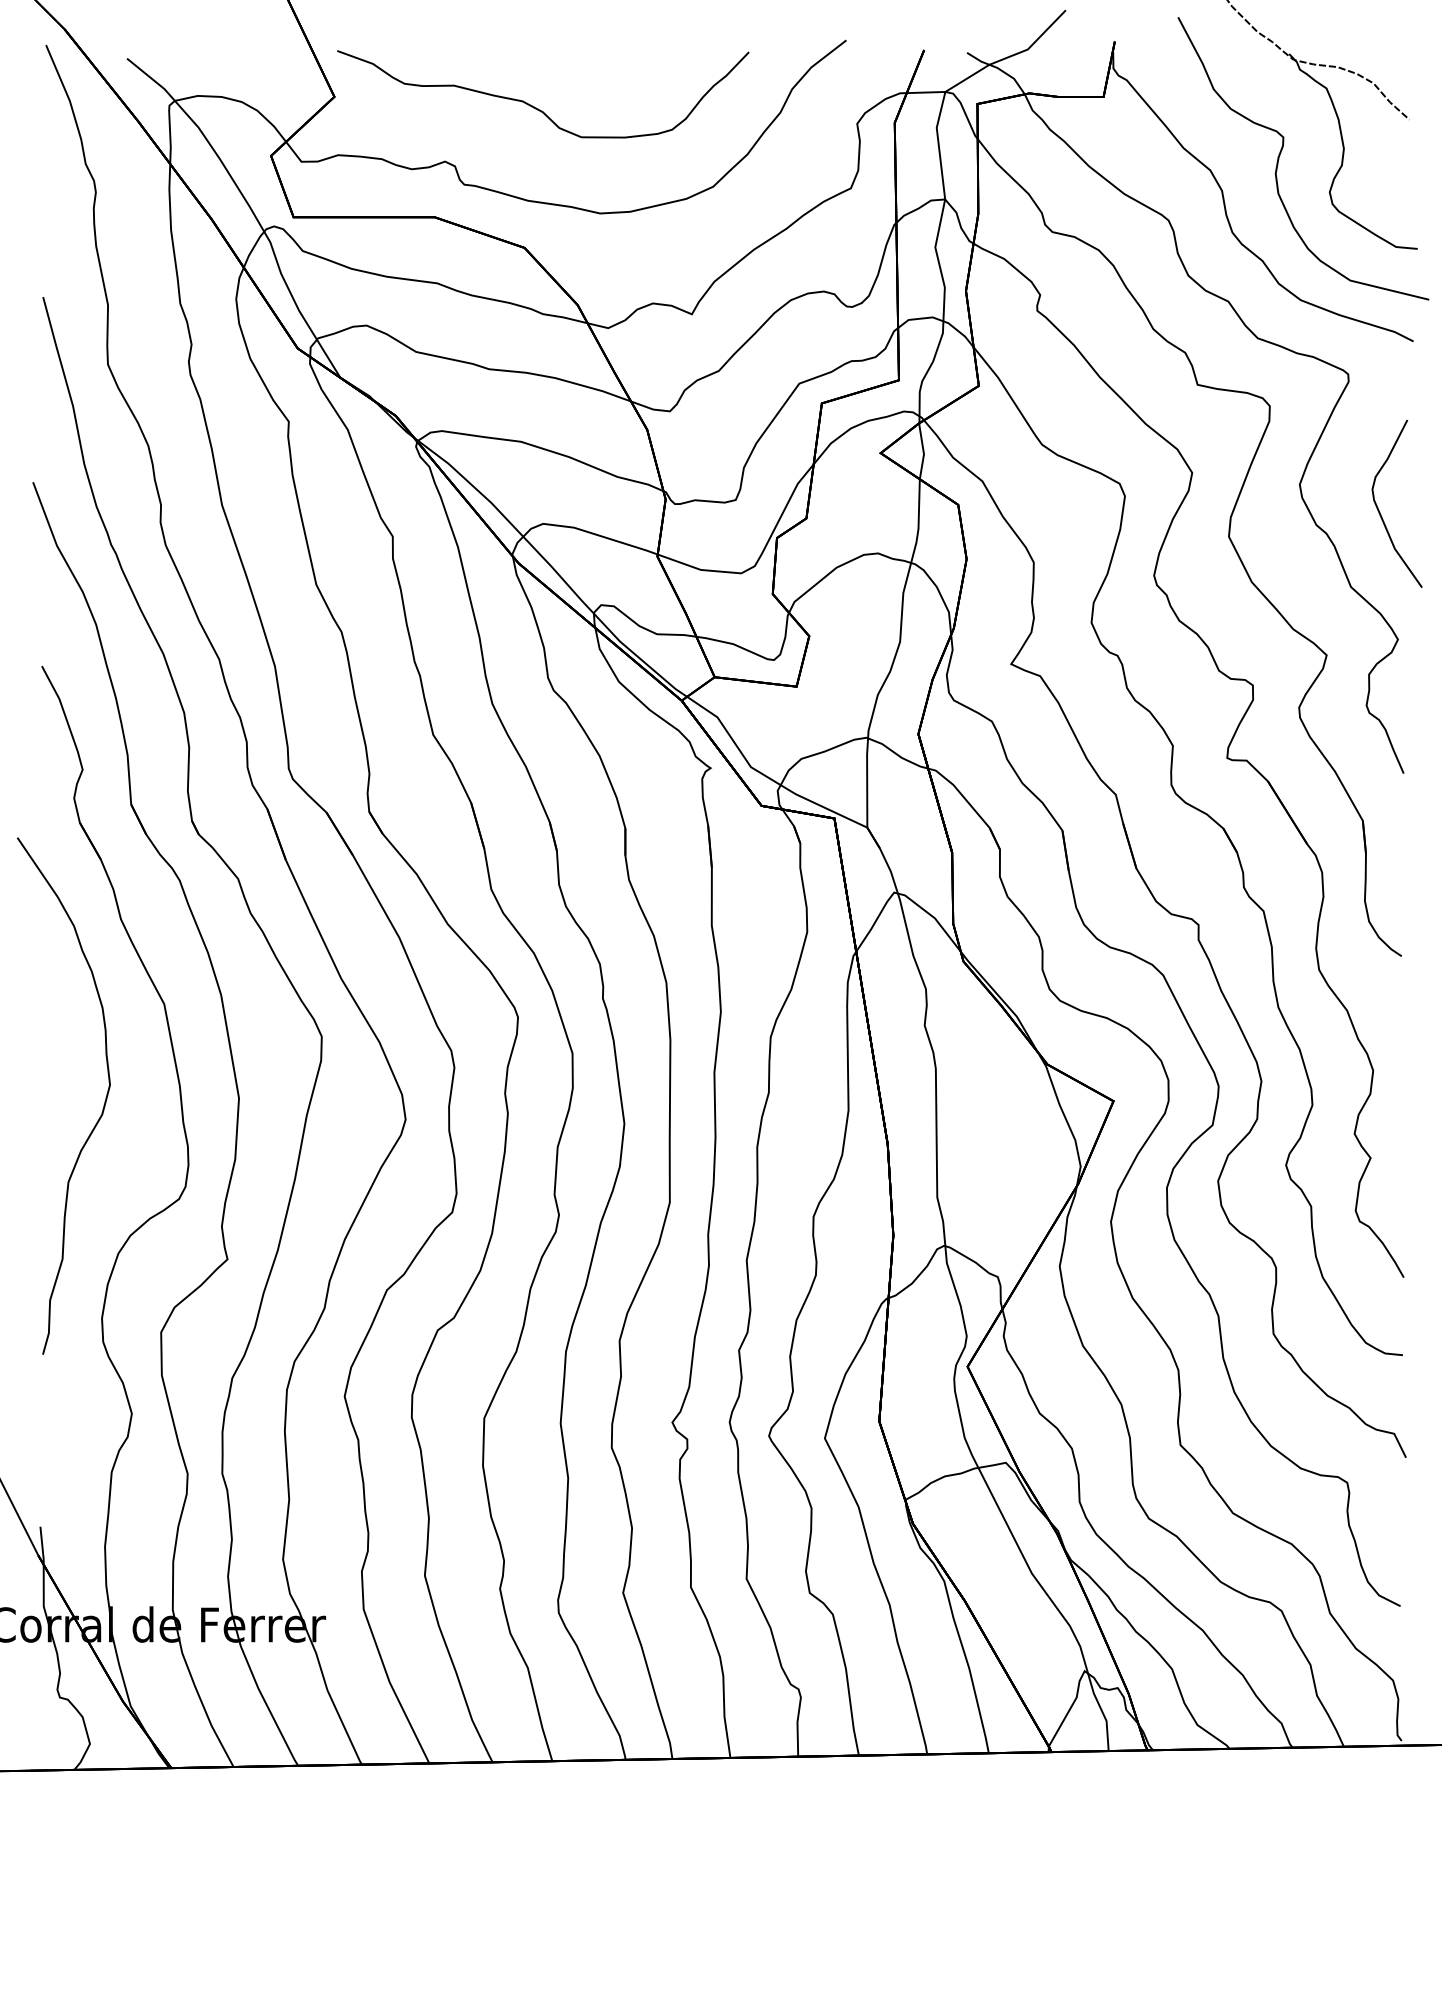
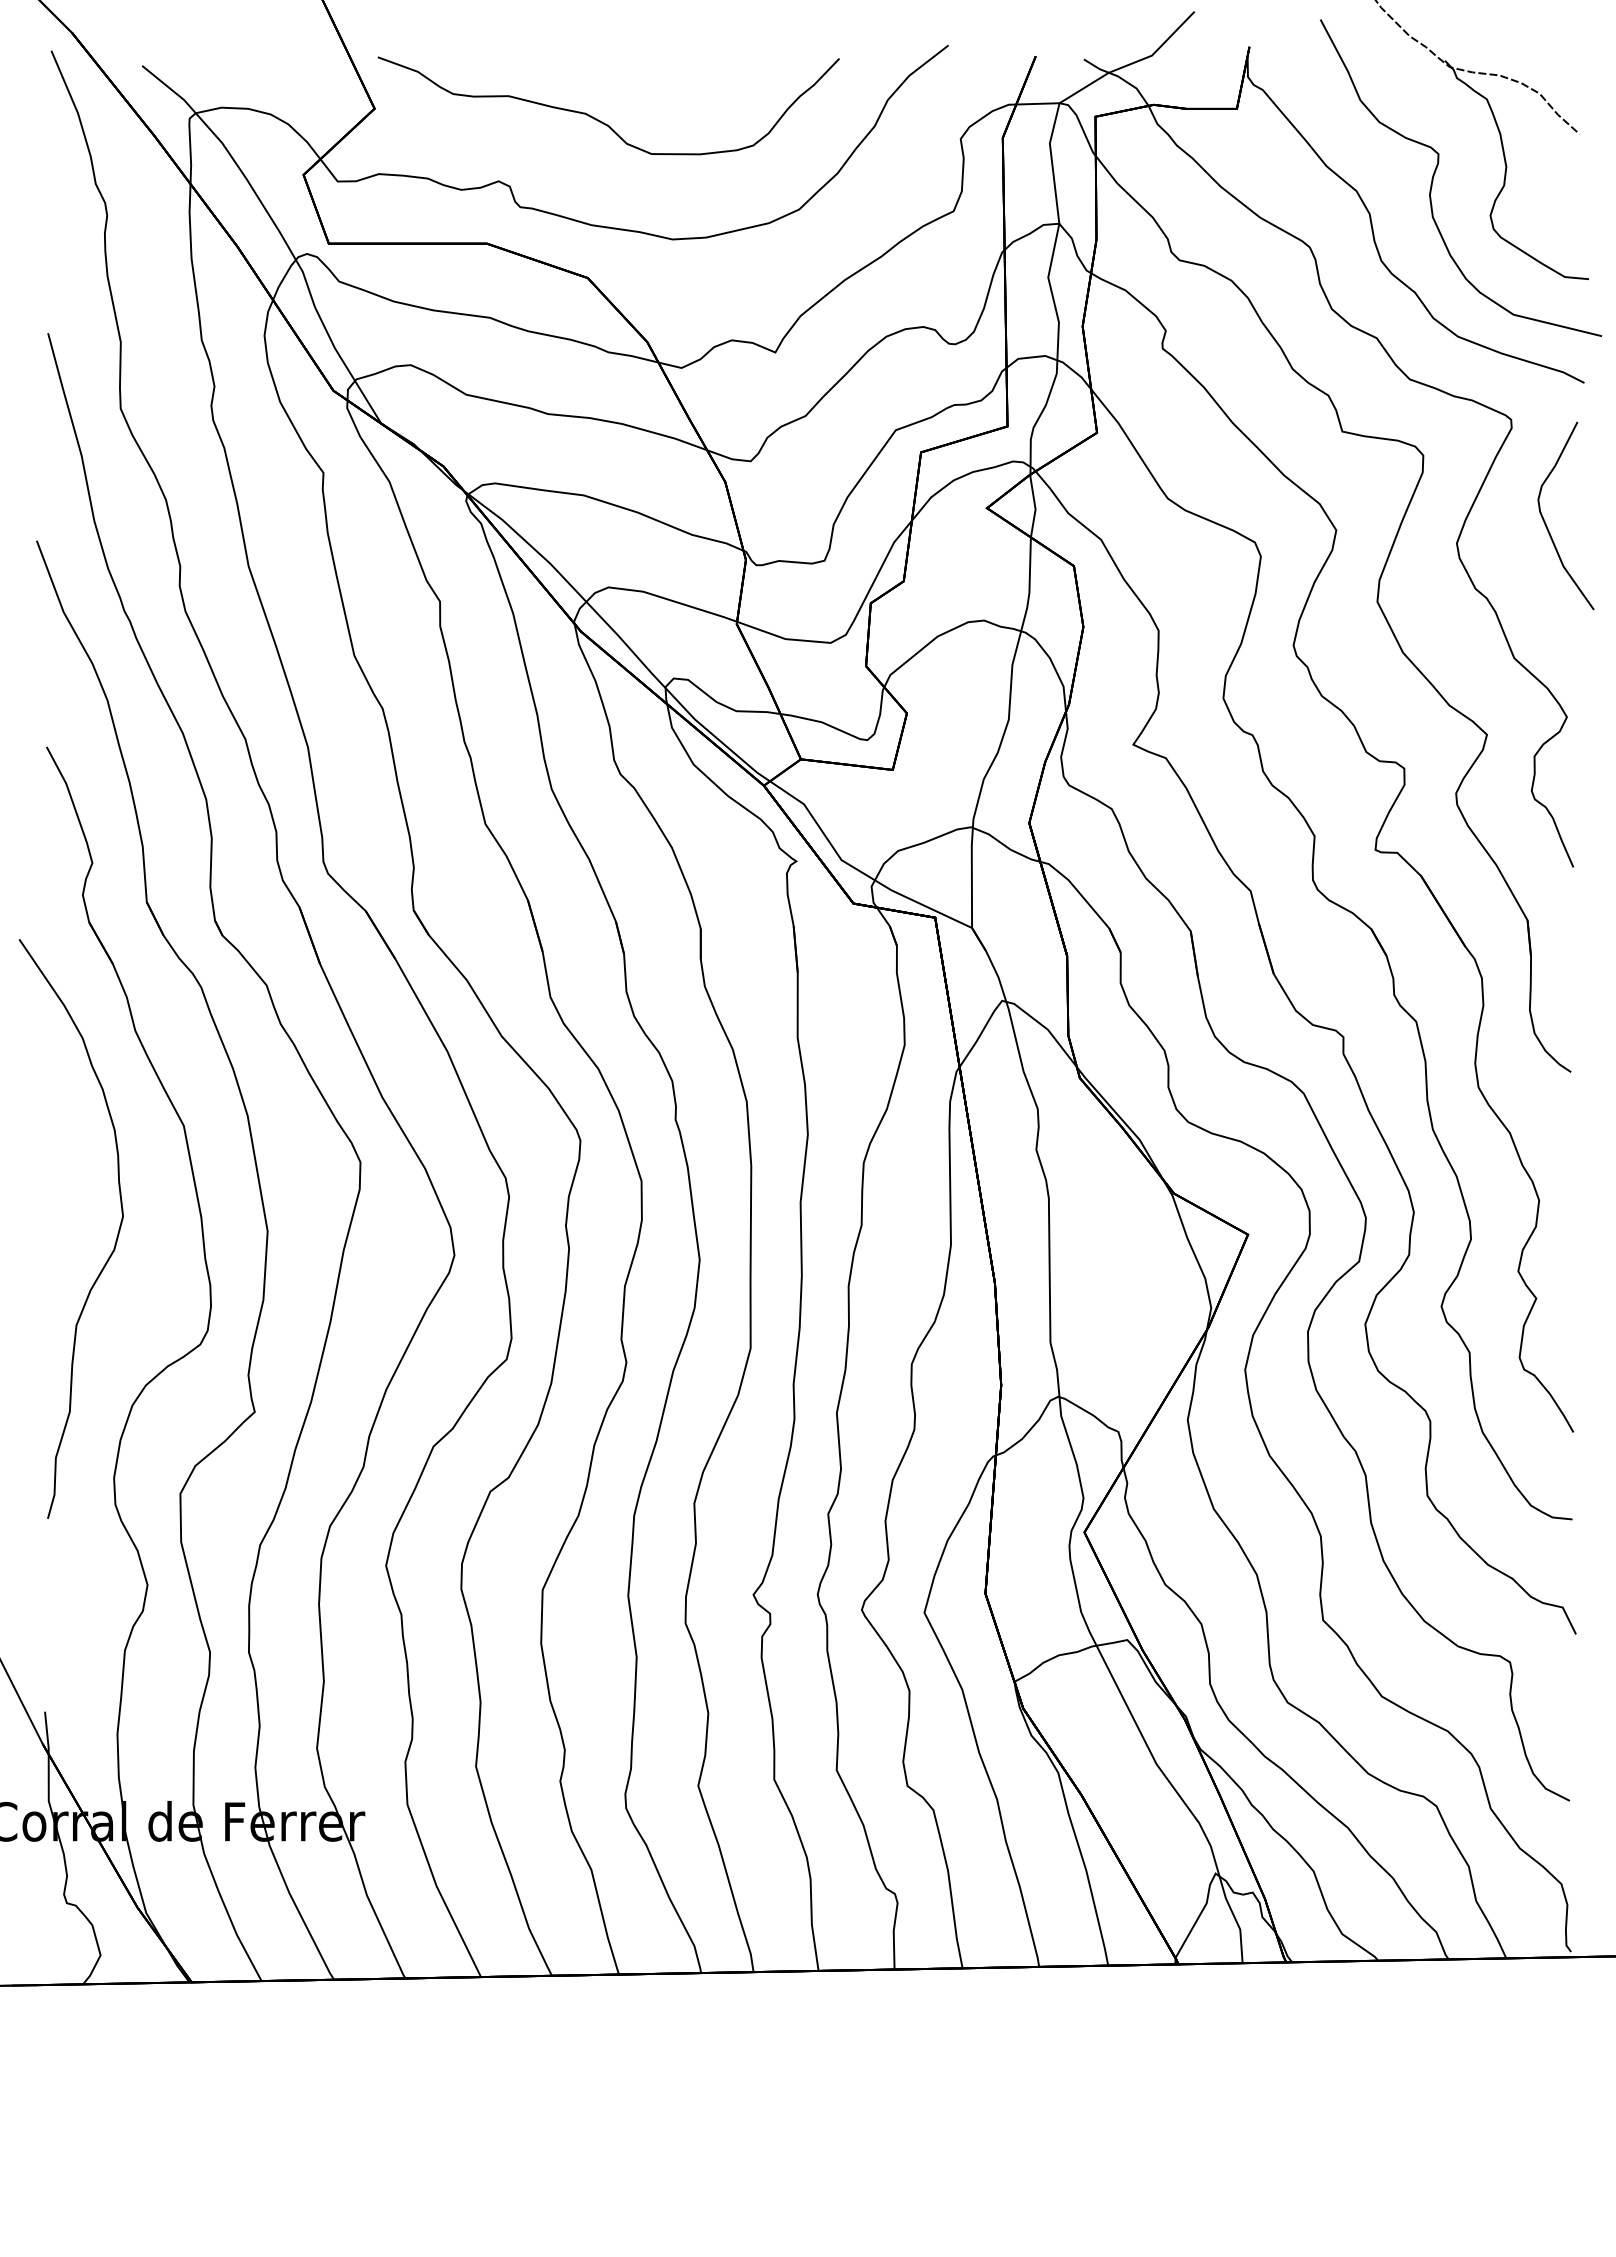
curve: (1379, 510) -> (1546, 523), moved

